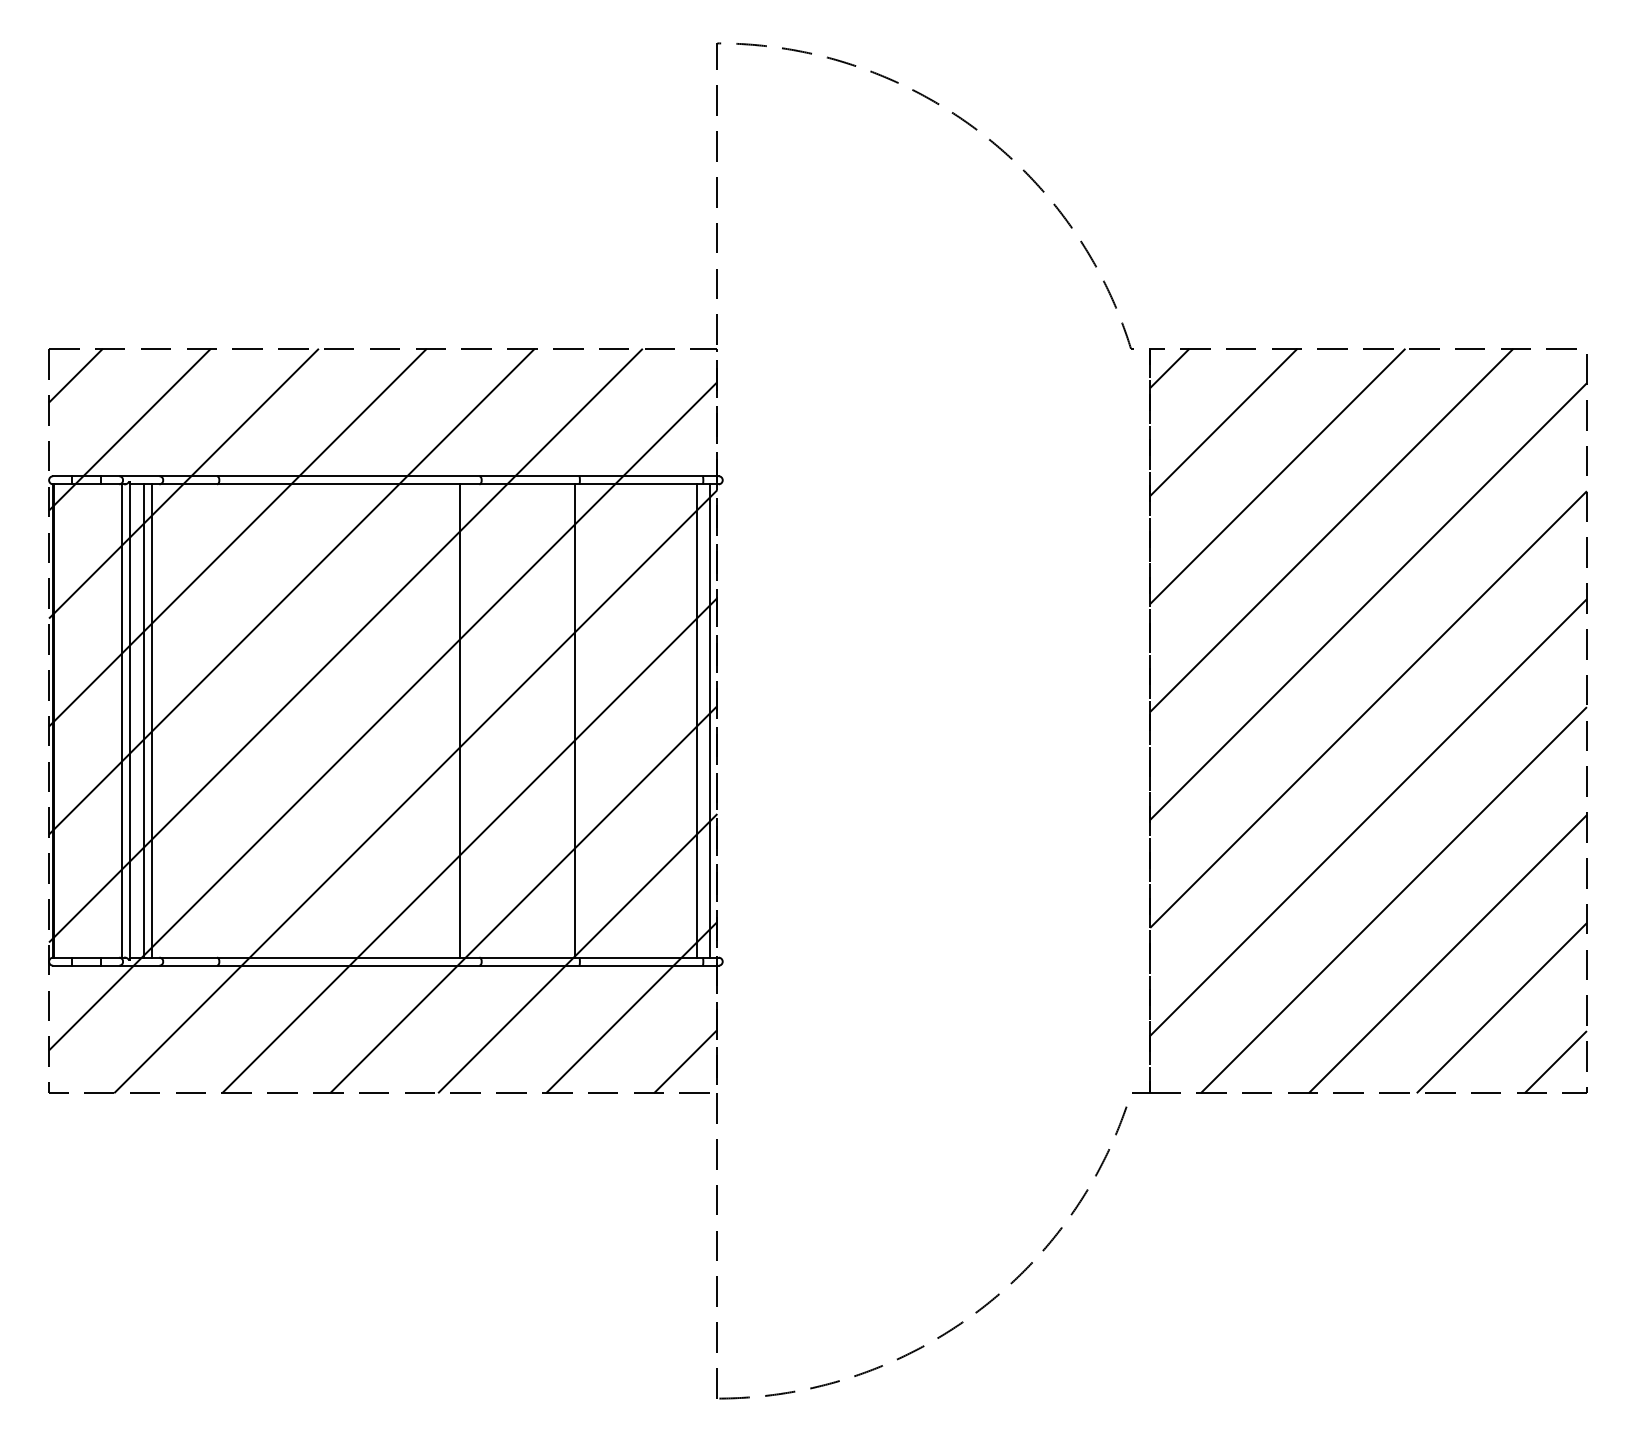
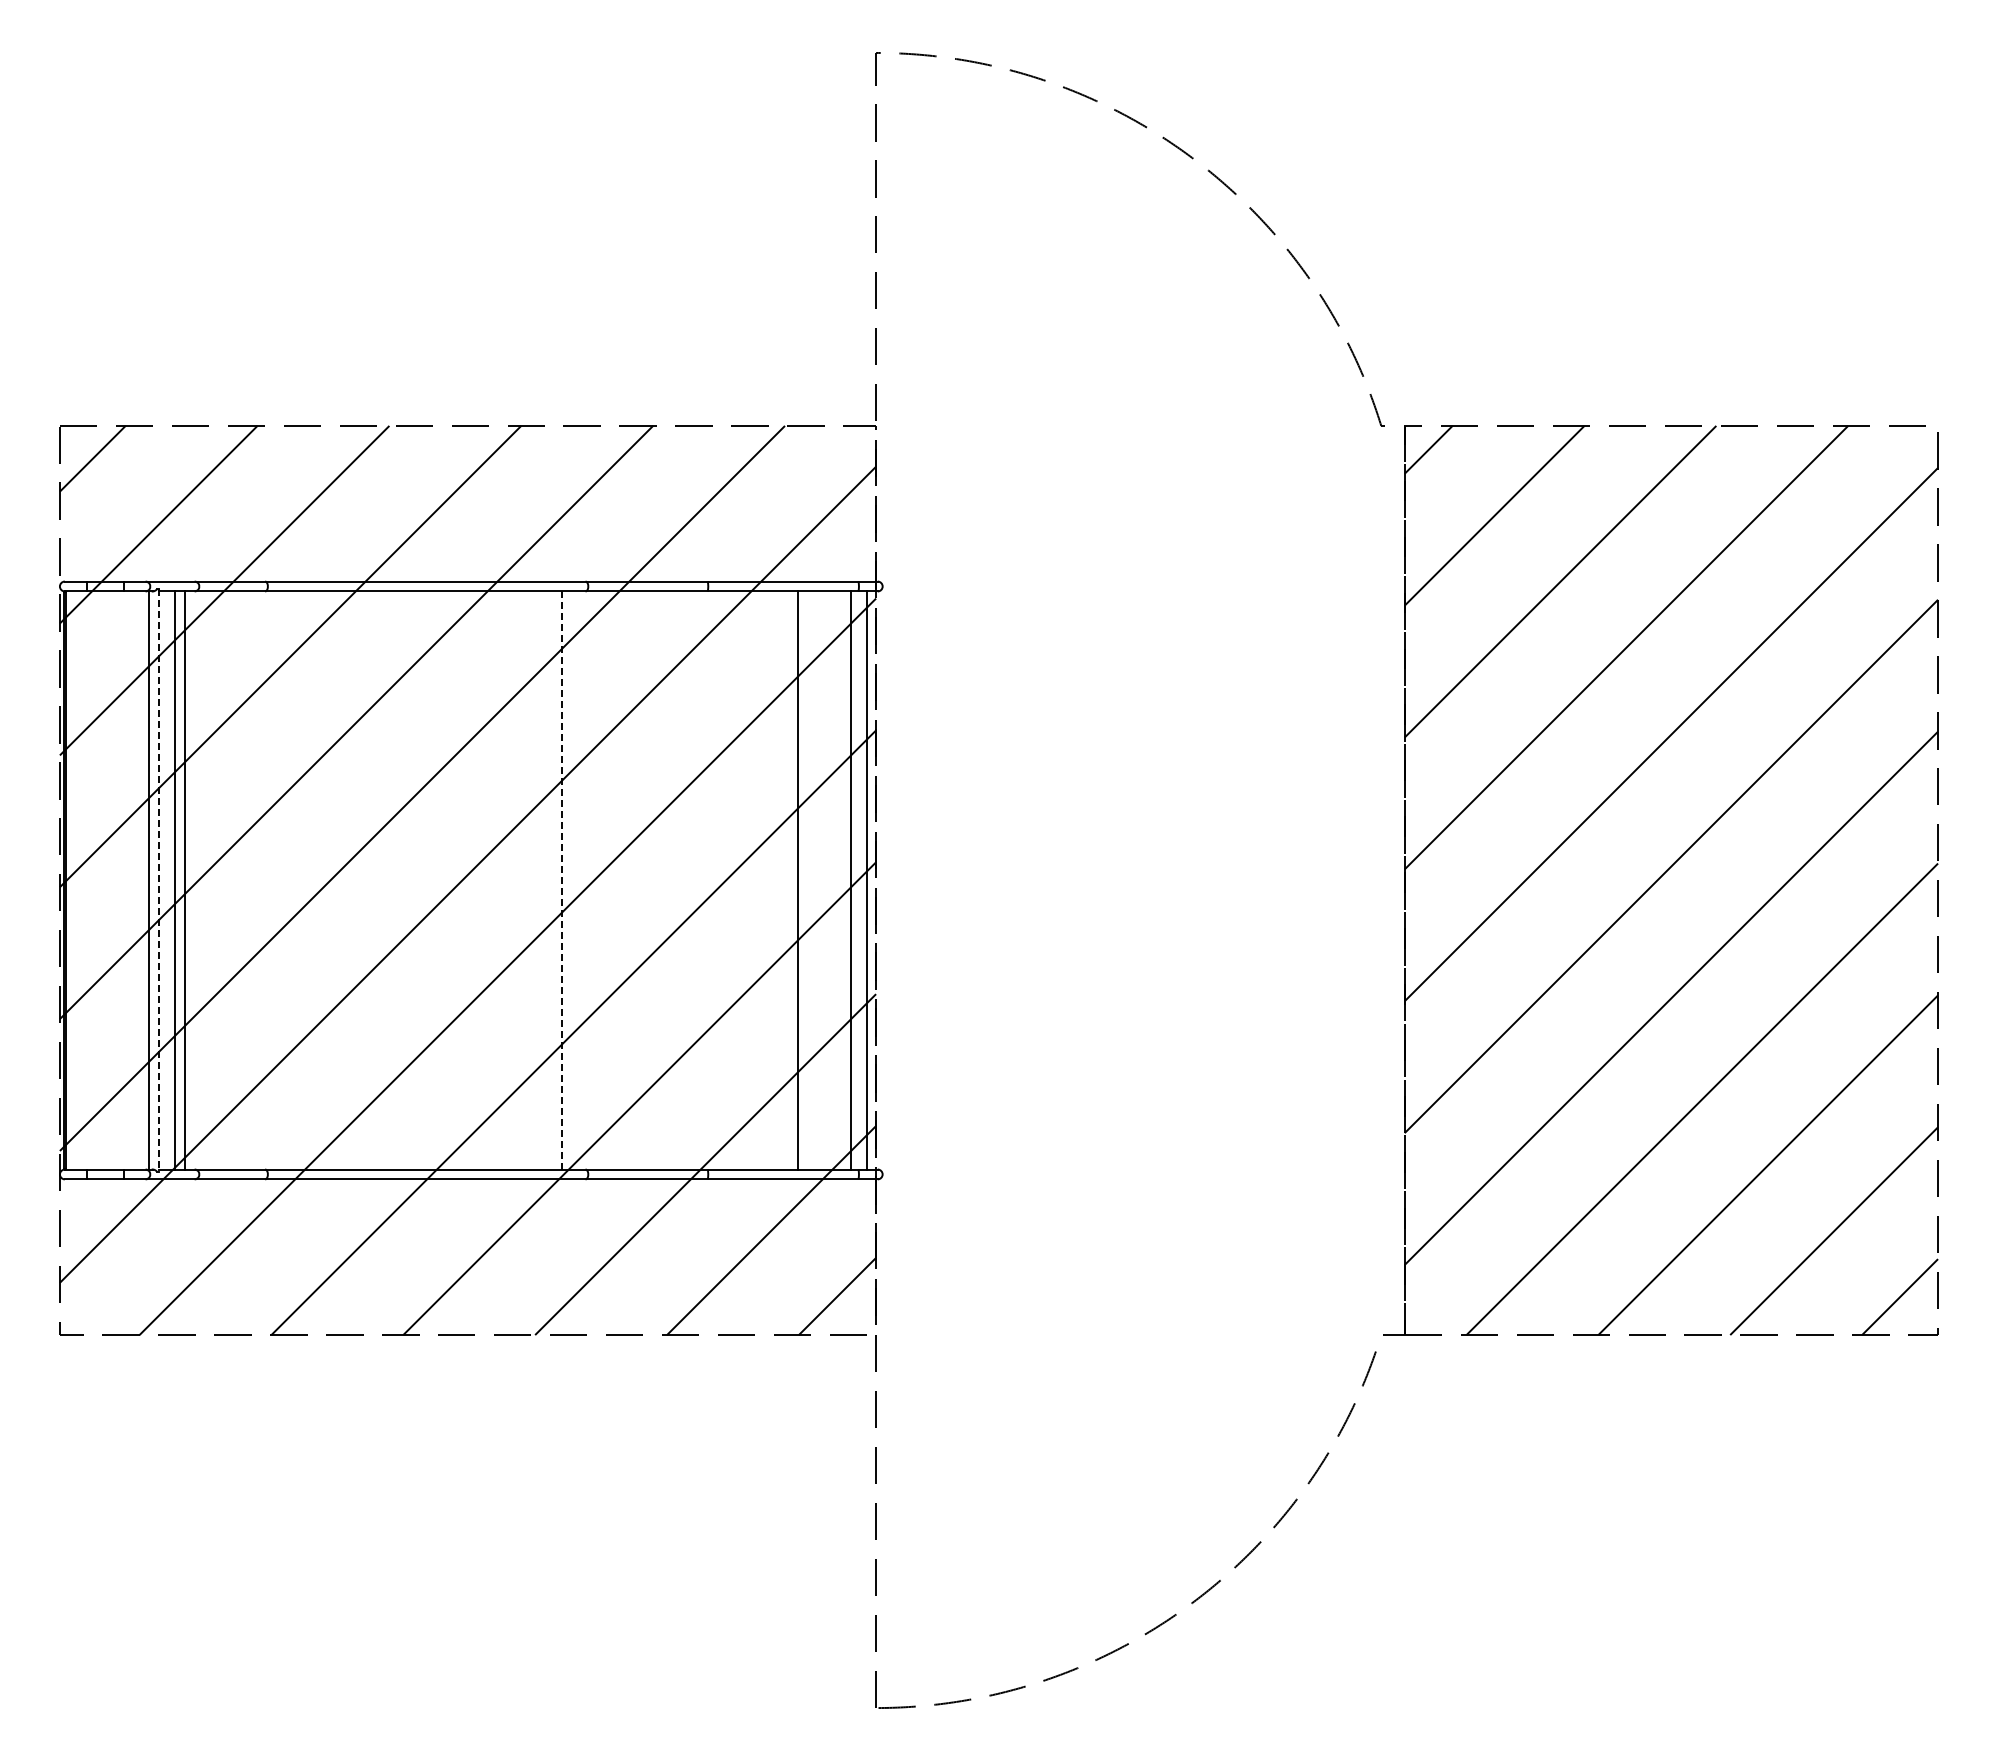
line: (129, 721) -> (158, 880), solid -> dashed
line: (459, 721) -> (561, 880), solid -> dashed
line: (575, 721) -> (798, 880), moved

